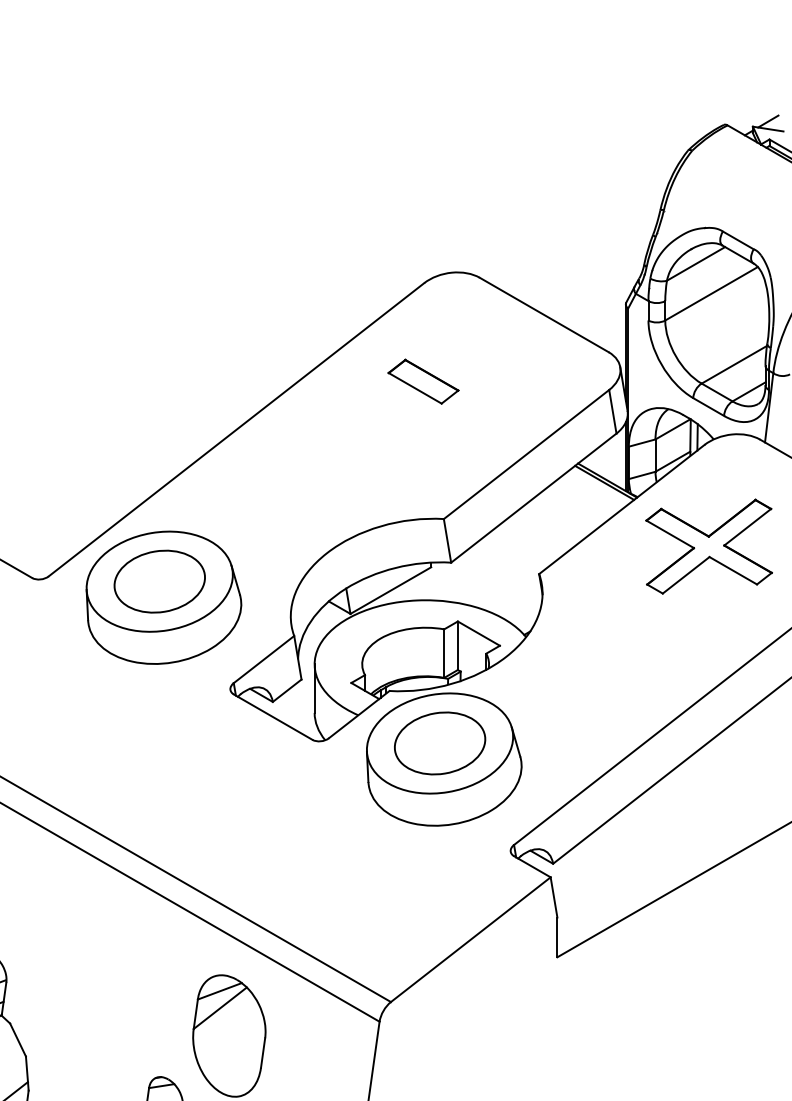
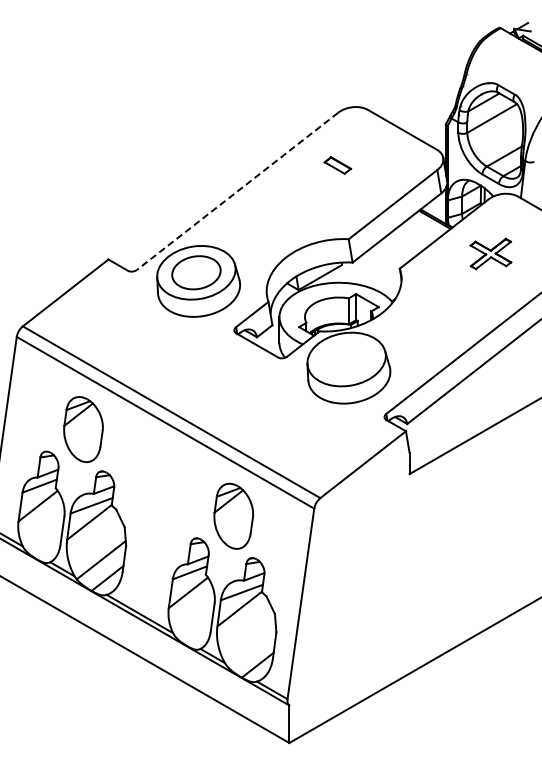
part: (422, 381) -> (337, 165), size x0.7
line: (236, 430) -> (237, 191), solid -> dashed
part: (708, 545) -> (490, 253), size x0.6
part: (439, 743) -> (346, 359), removed

